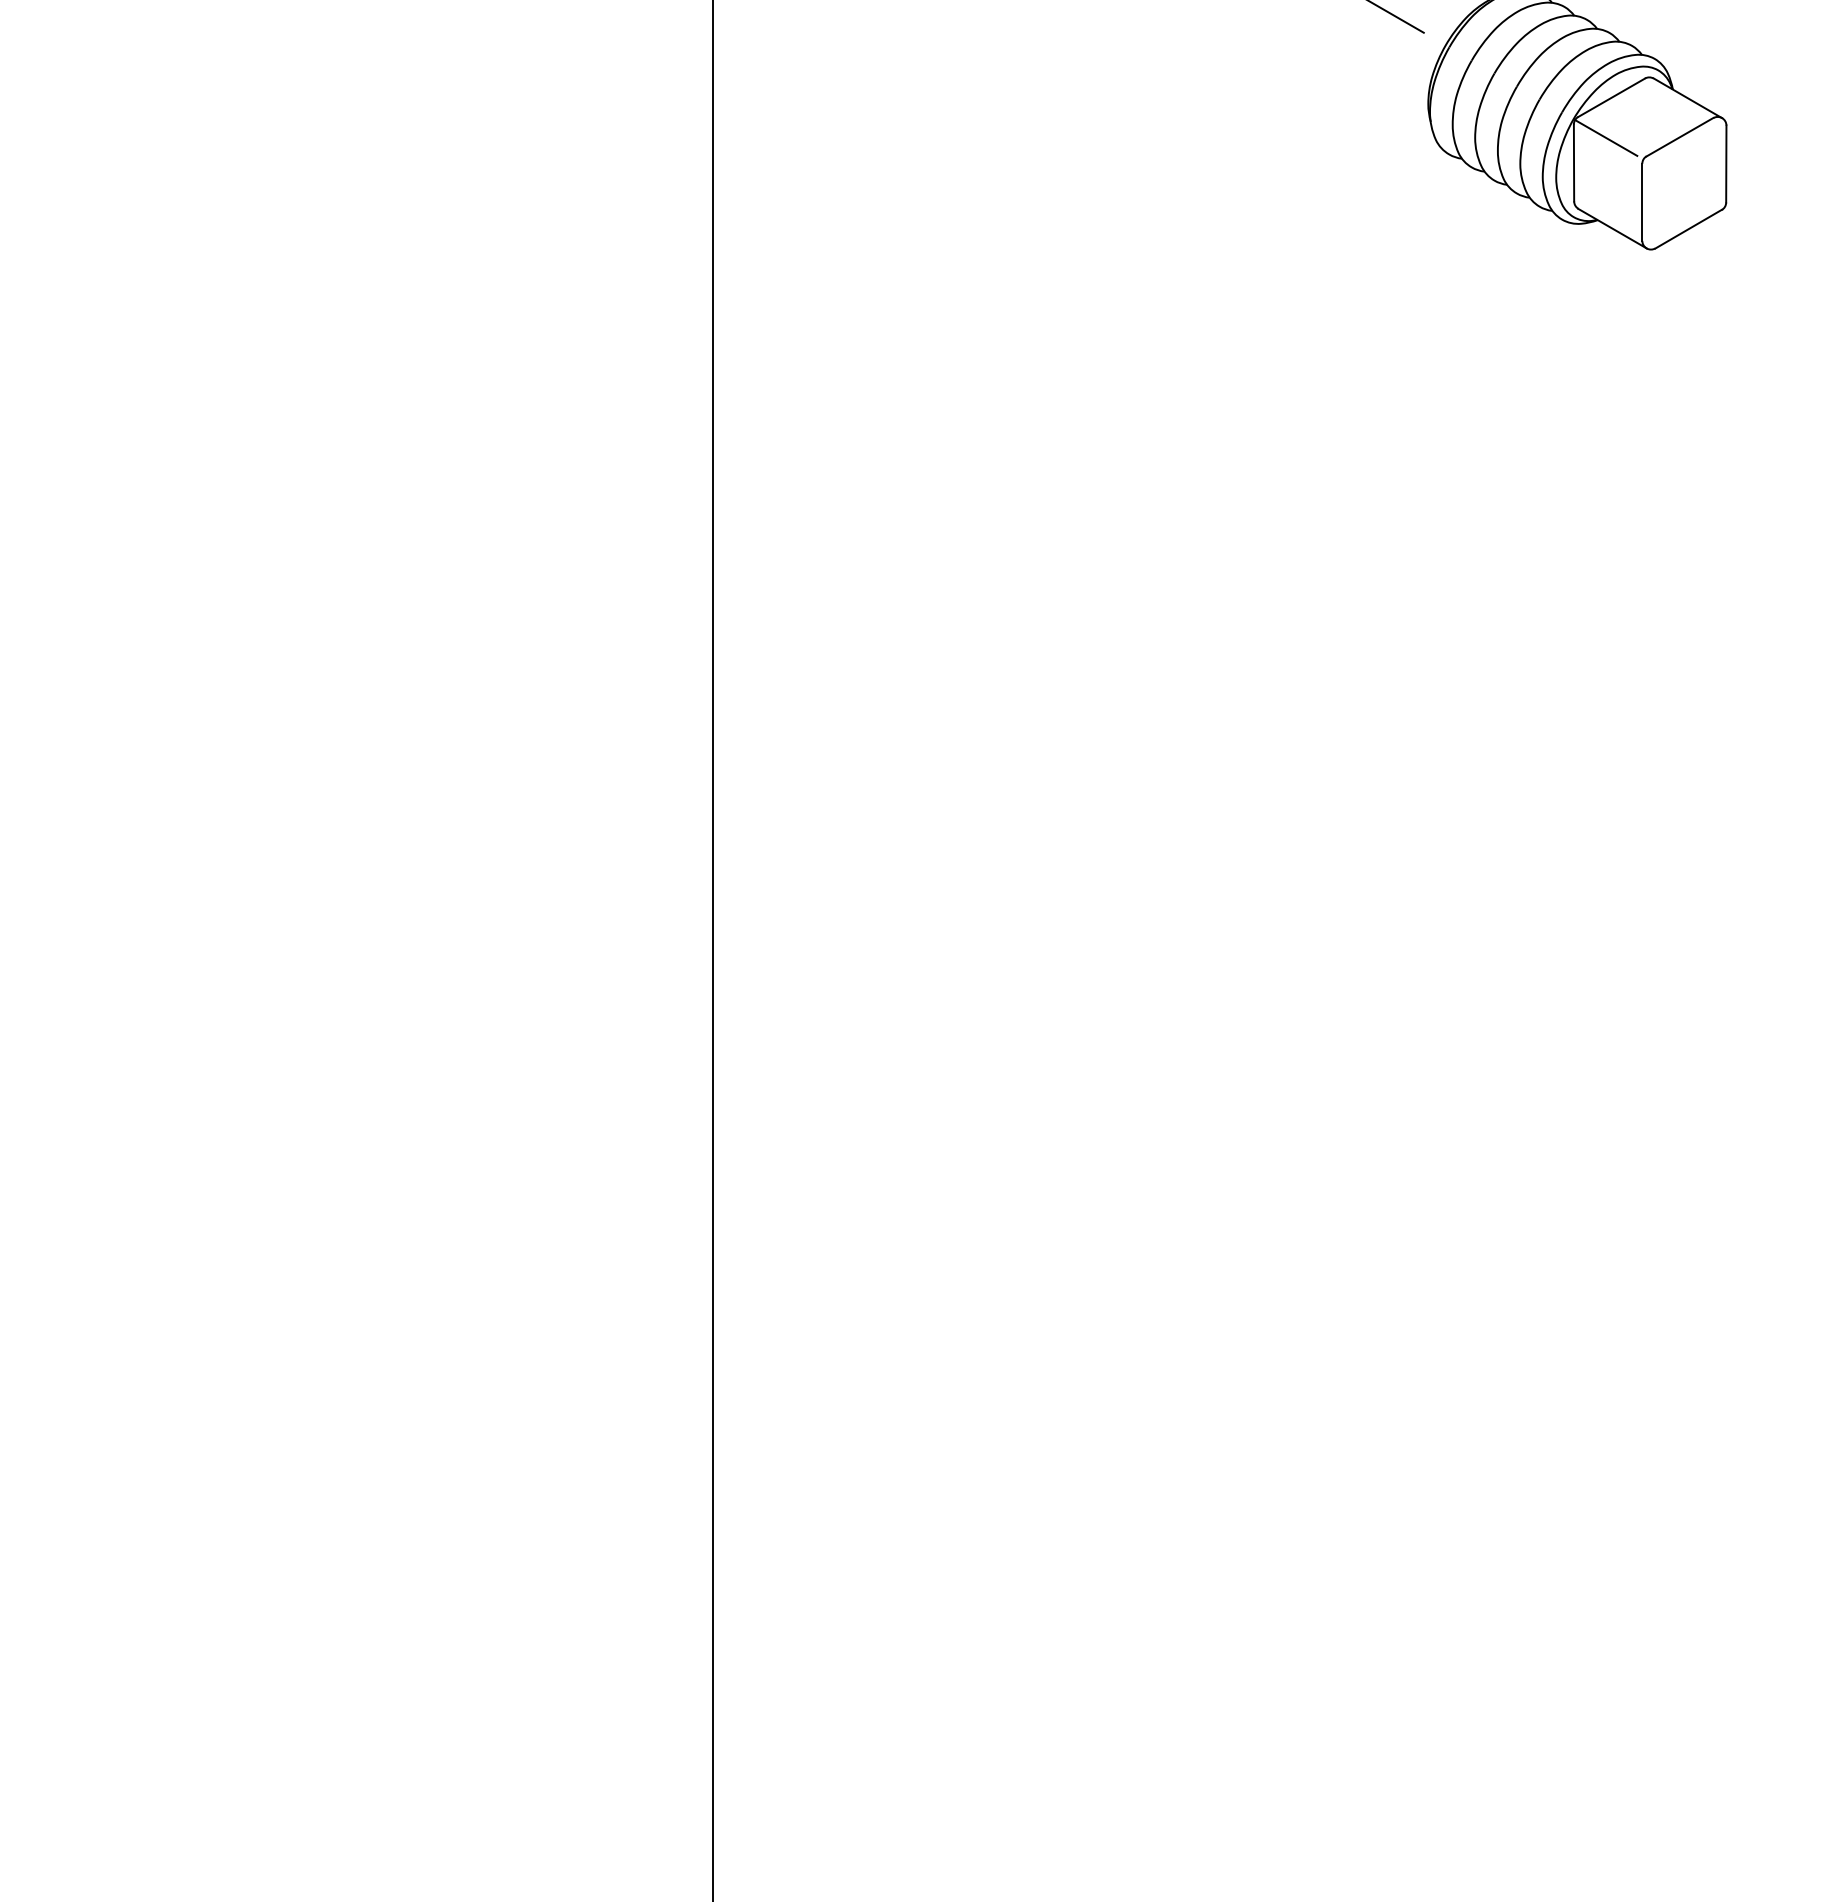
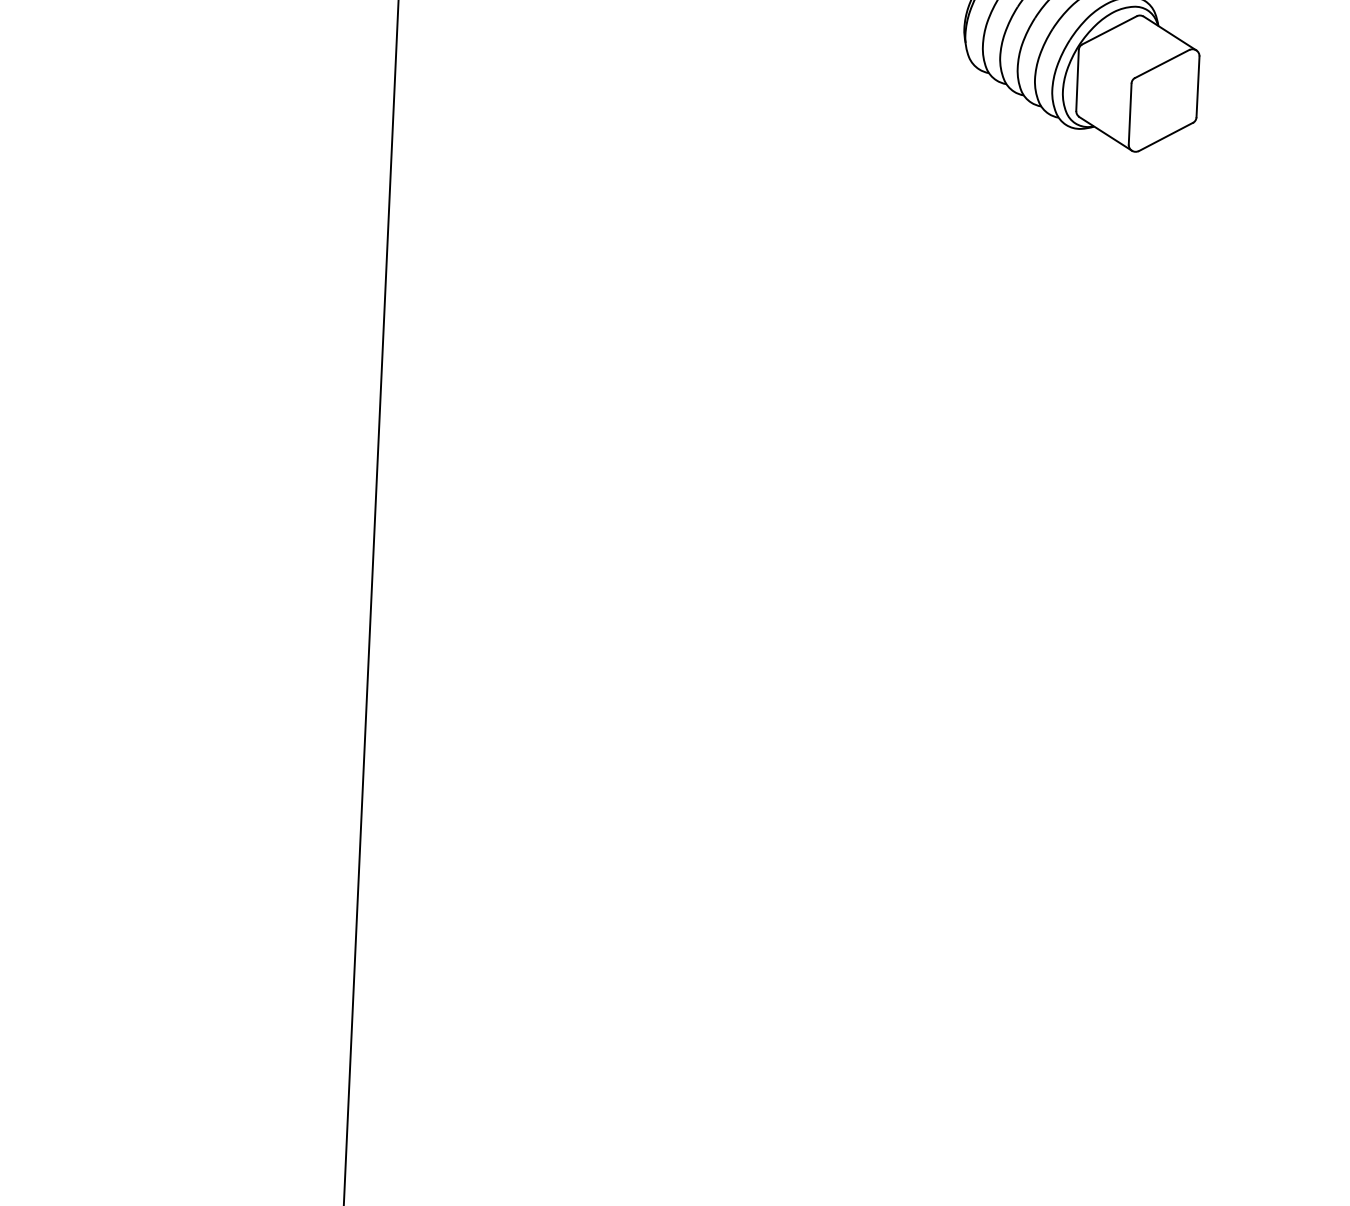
line: (1606, 137) -> (1104, 61), removed

